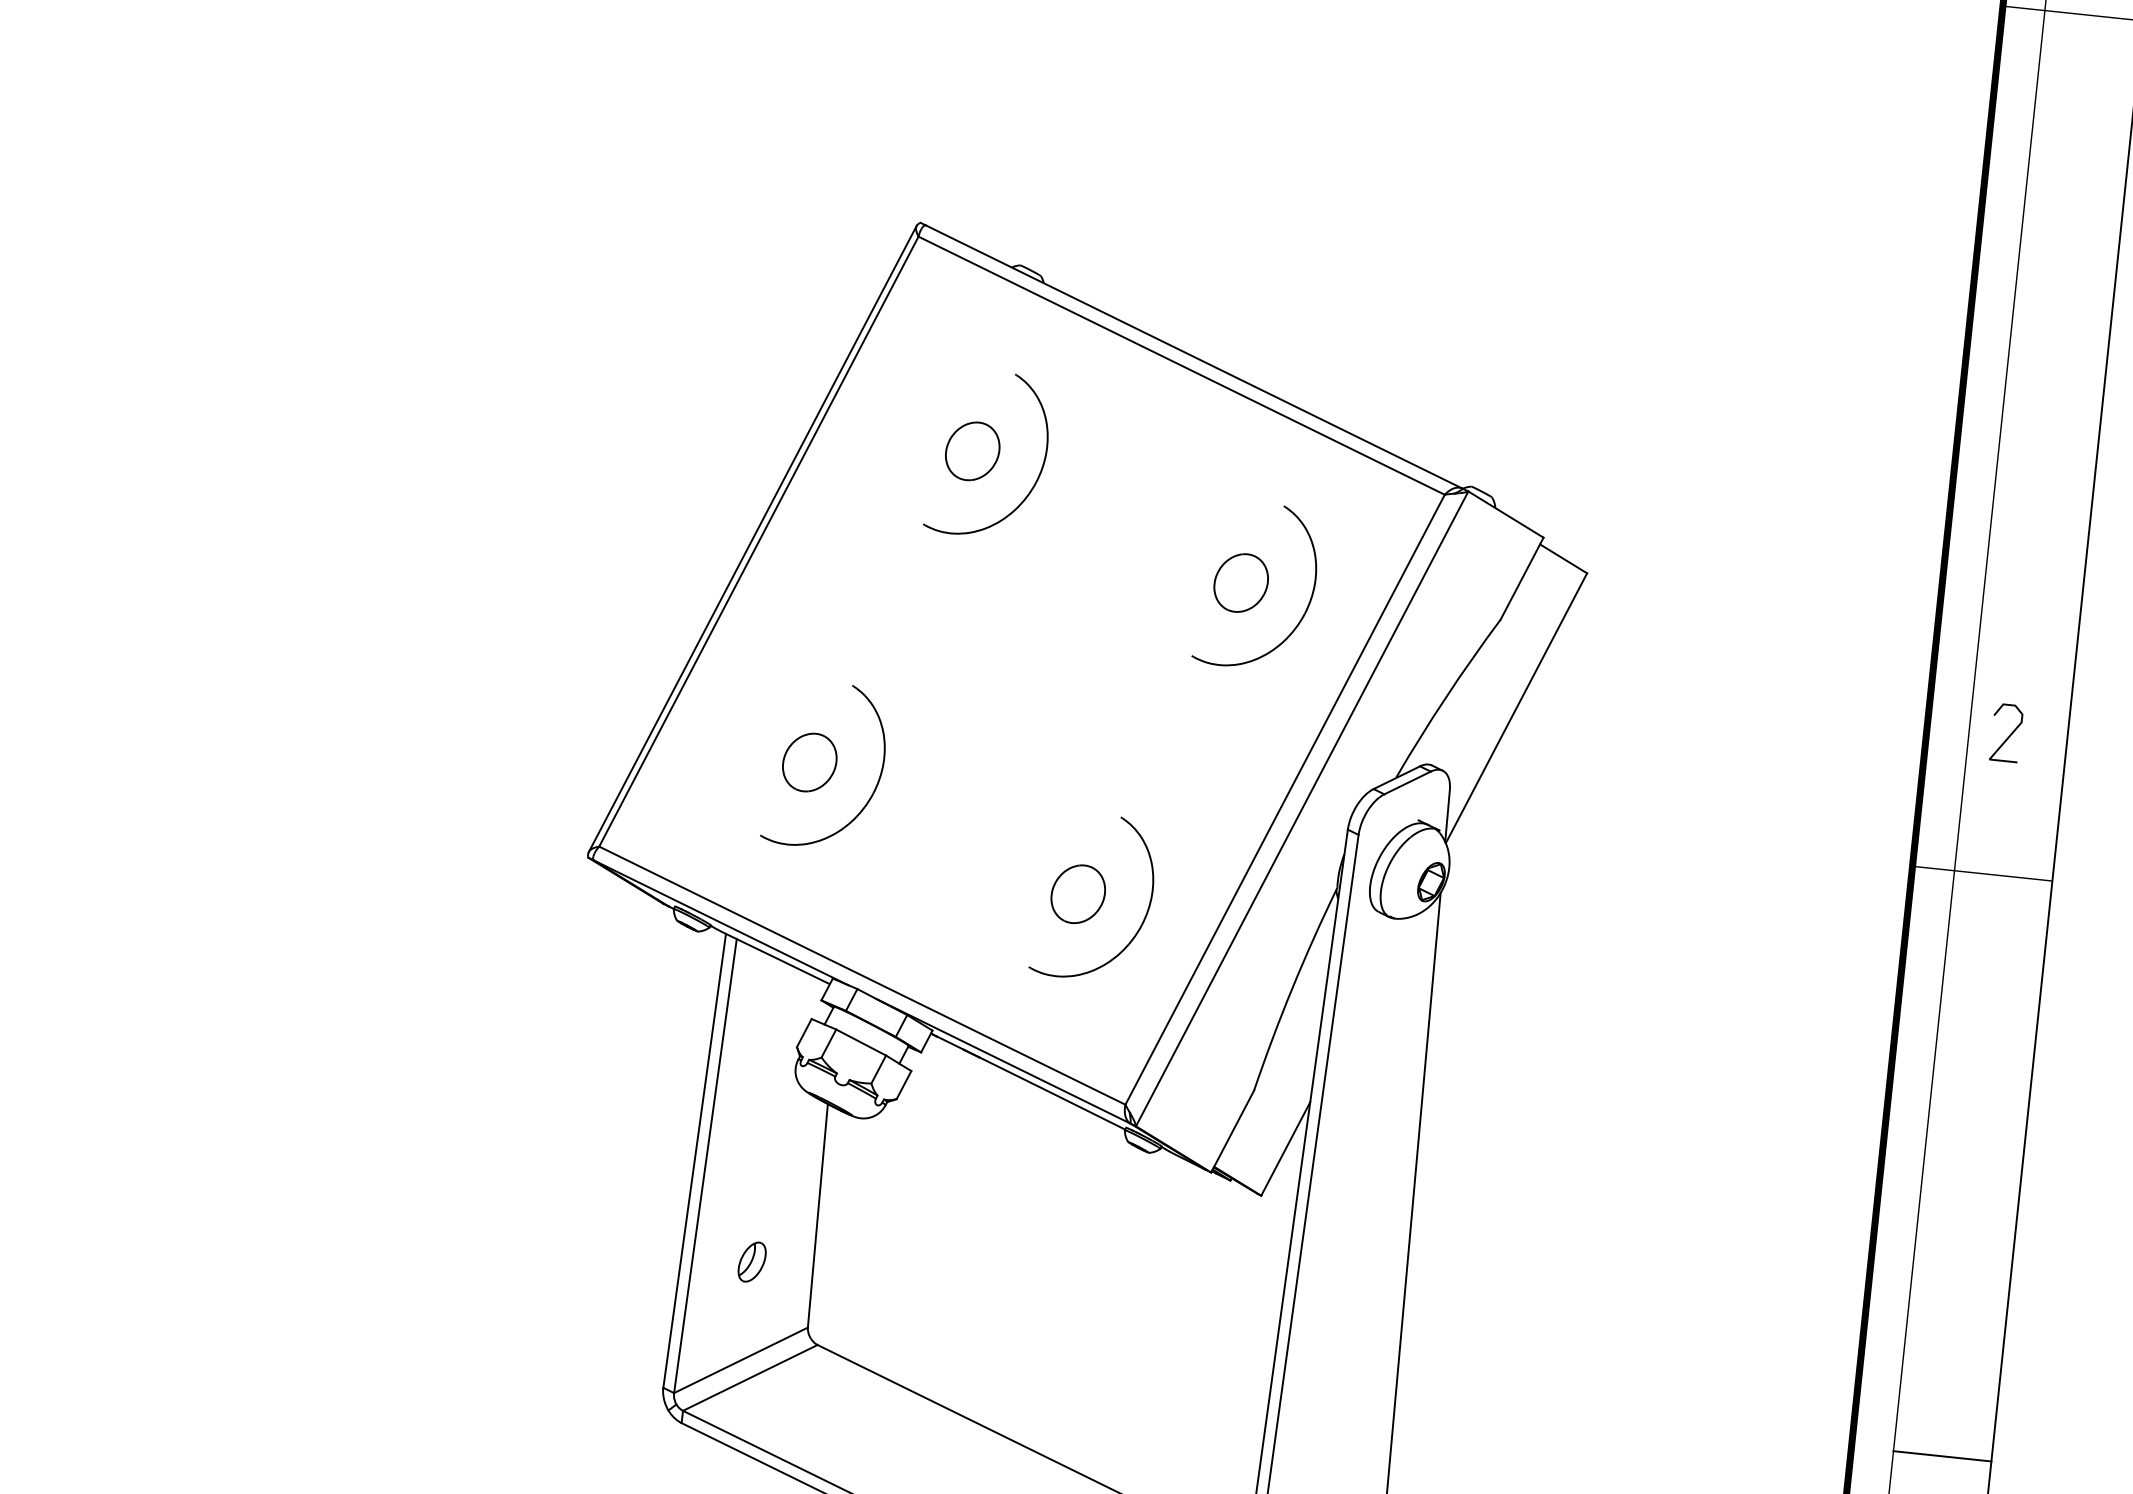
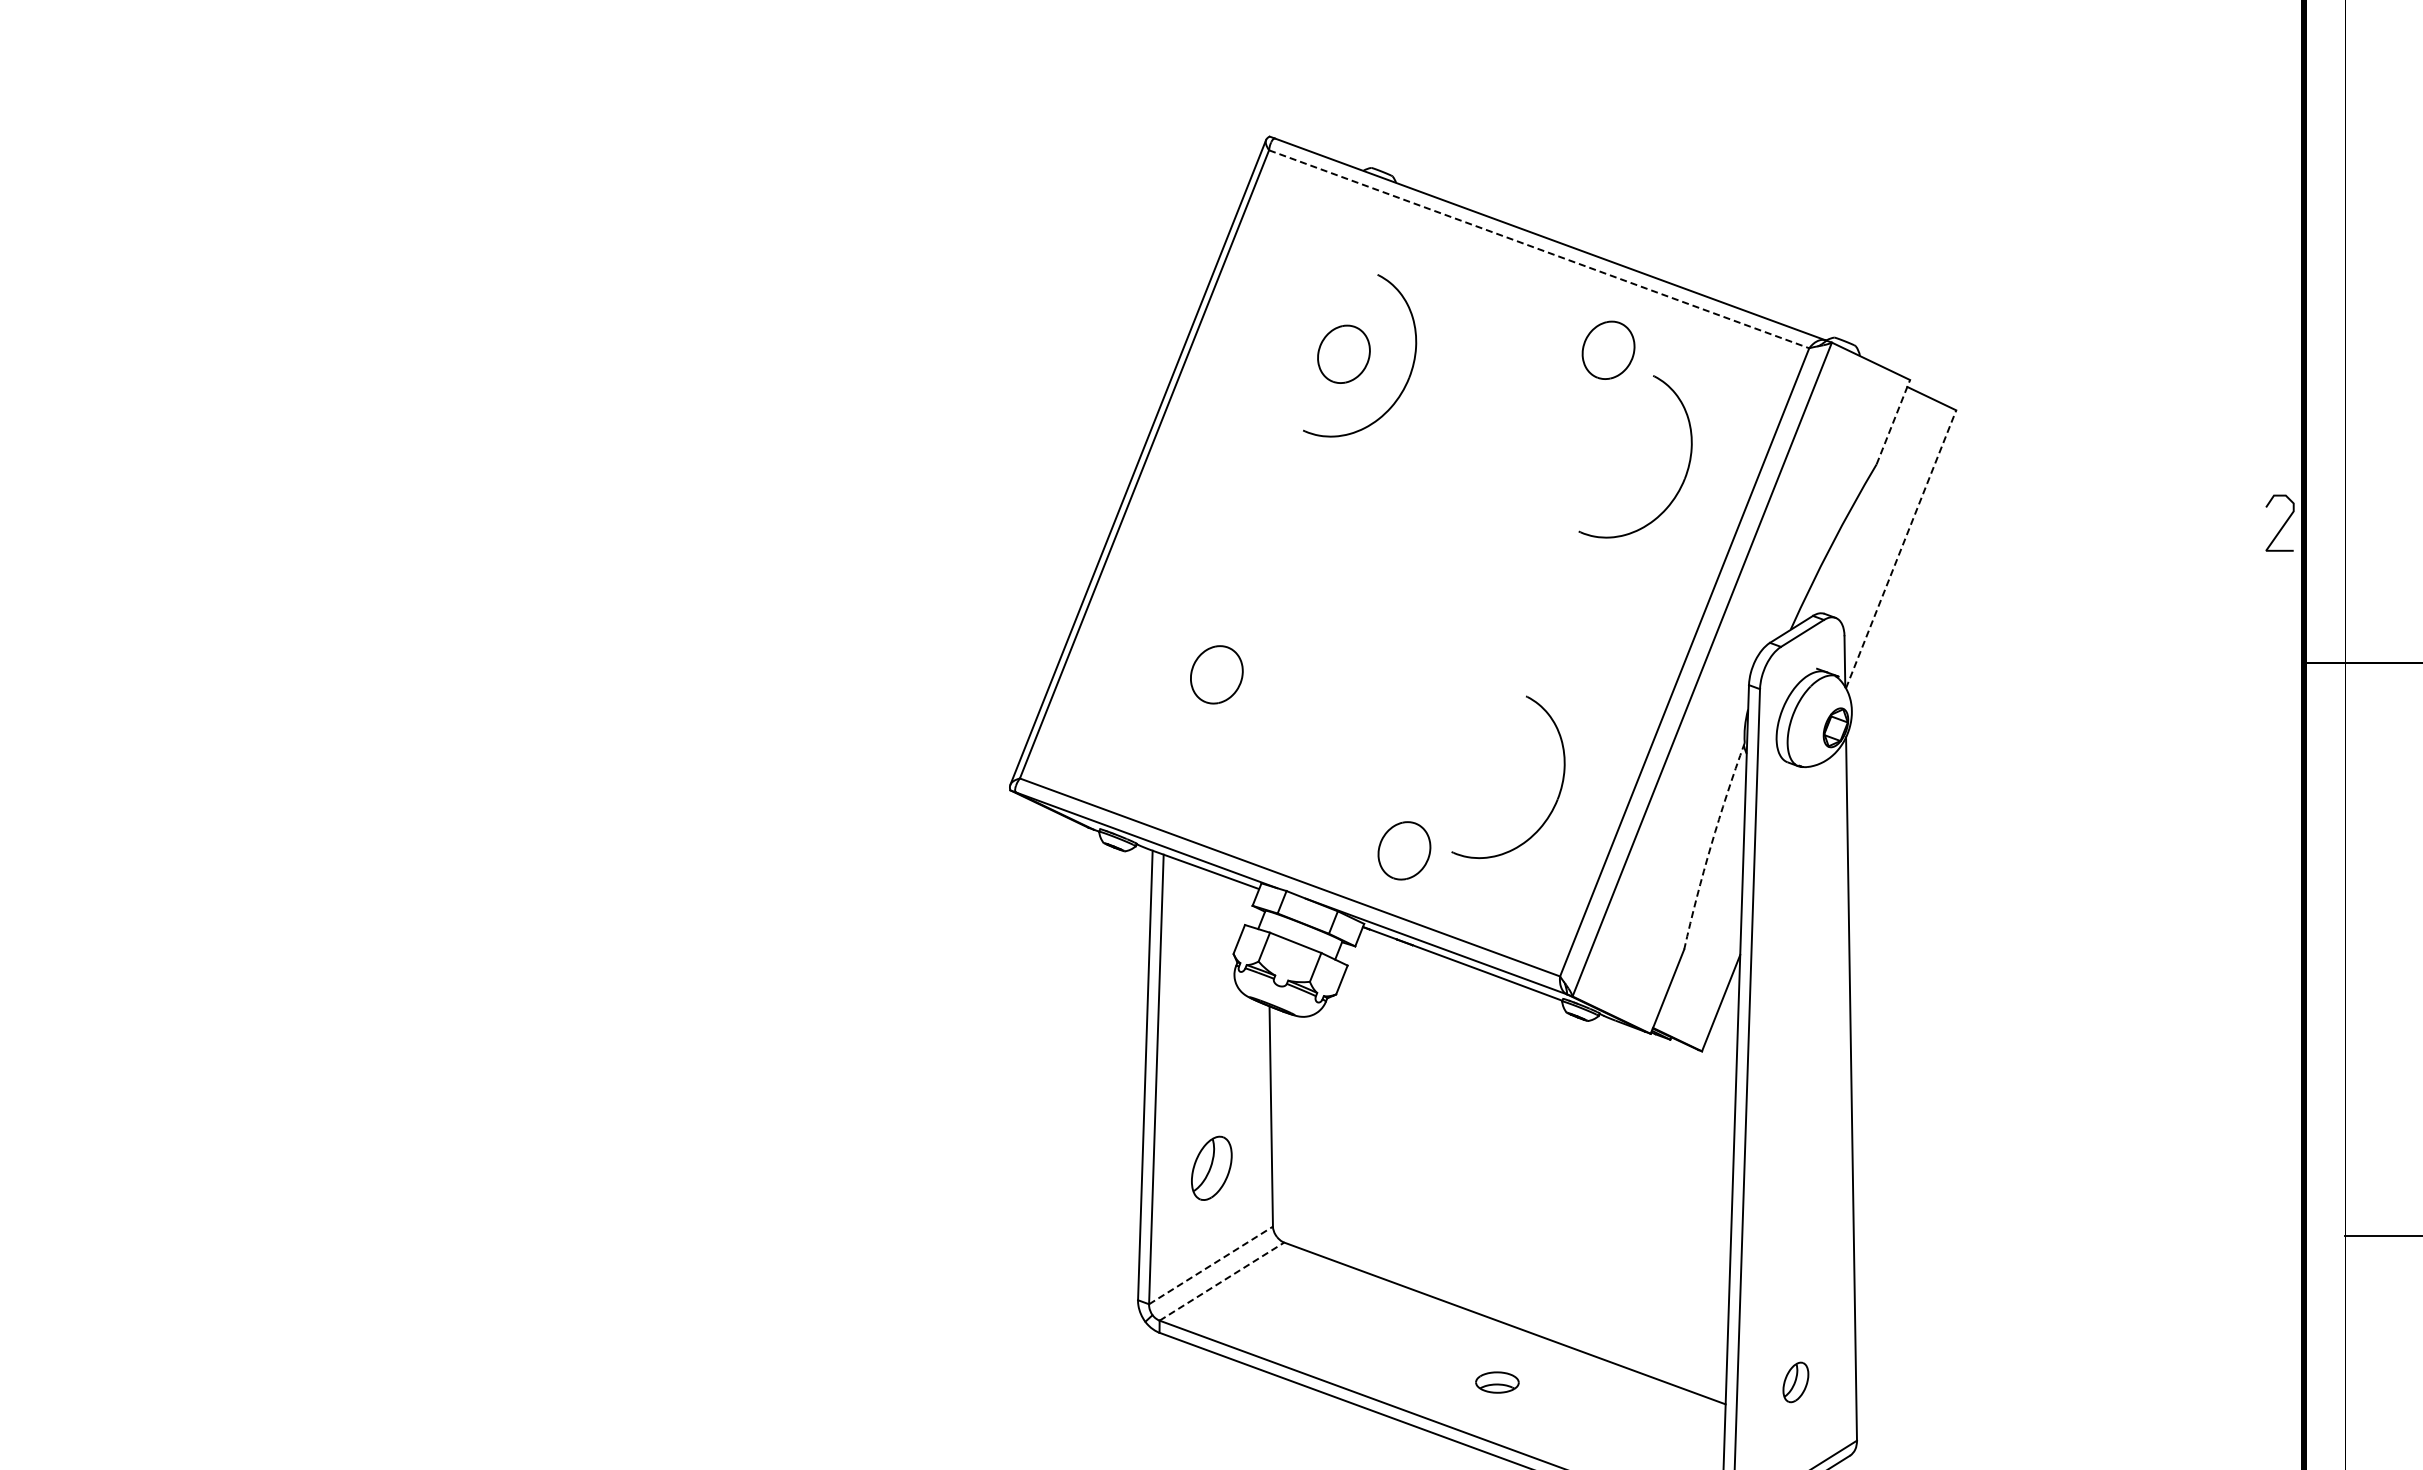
line: (1181, 365) -> (1539, 249), solid -> dashed
line: (1522, 577) -> (1893, 421), solid -> dashed
part: (1241, 582) -> (1608, 349), moved
line: (1516, 708) -> (1901, 549), solid -> dashed
curve: (2008, 735) -> (2282, 525), moved
part: (875, 785) -> (1283, 690), removed
part: (1078, 893) -> (1404, 850), moved
arc: (1292, 988) -> (1711, 845), solid -> dashed
part: (751, 1262) -> (1211, 1168), size x1.6
line: (741, 1360) -> (1211, 1265), solid -> dashed
line: (749, 1377) -> (1221, 1281), solid -> dashed

